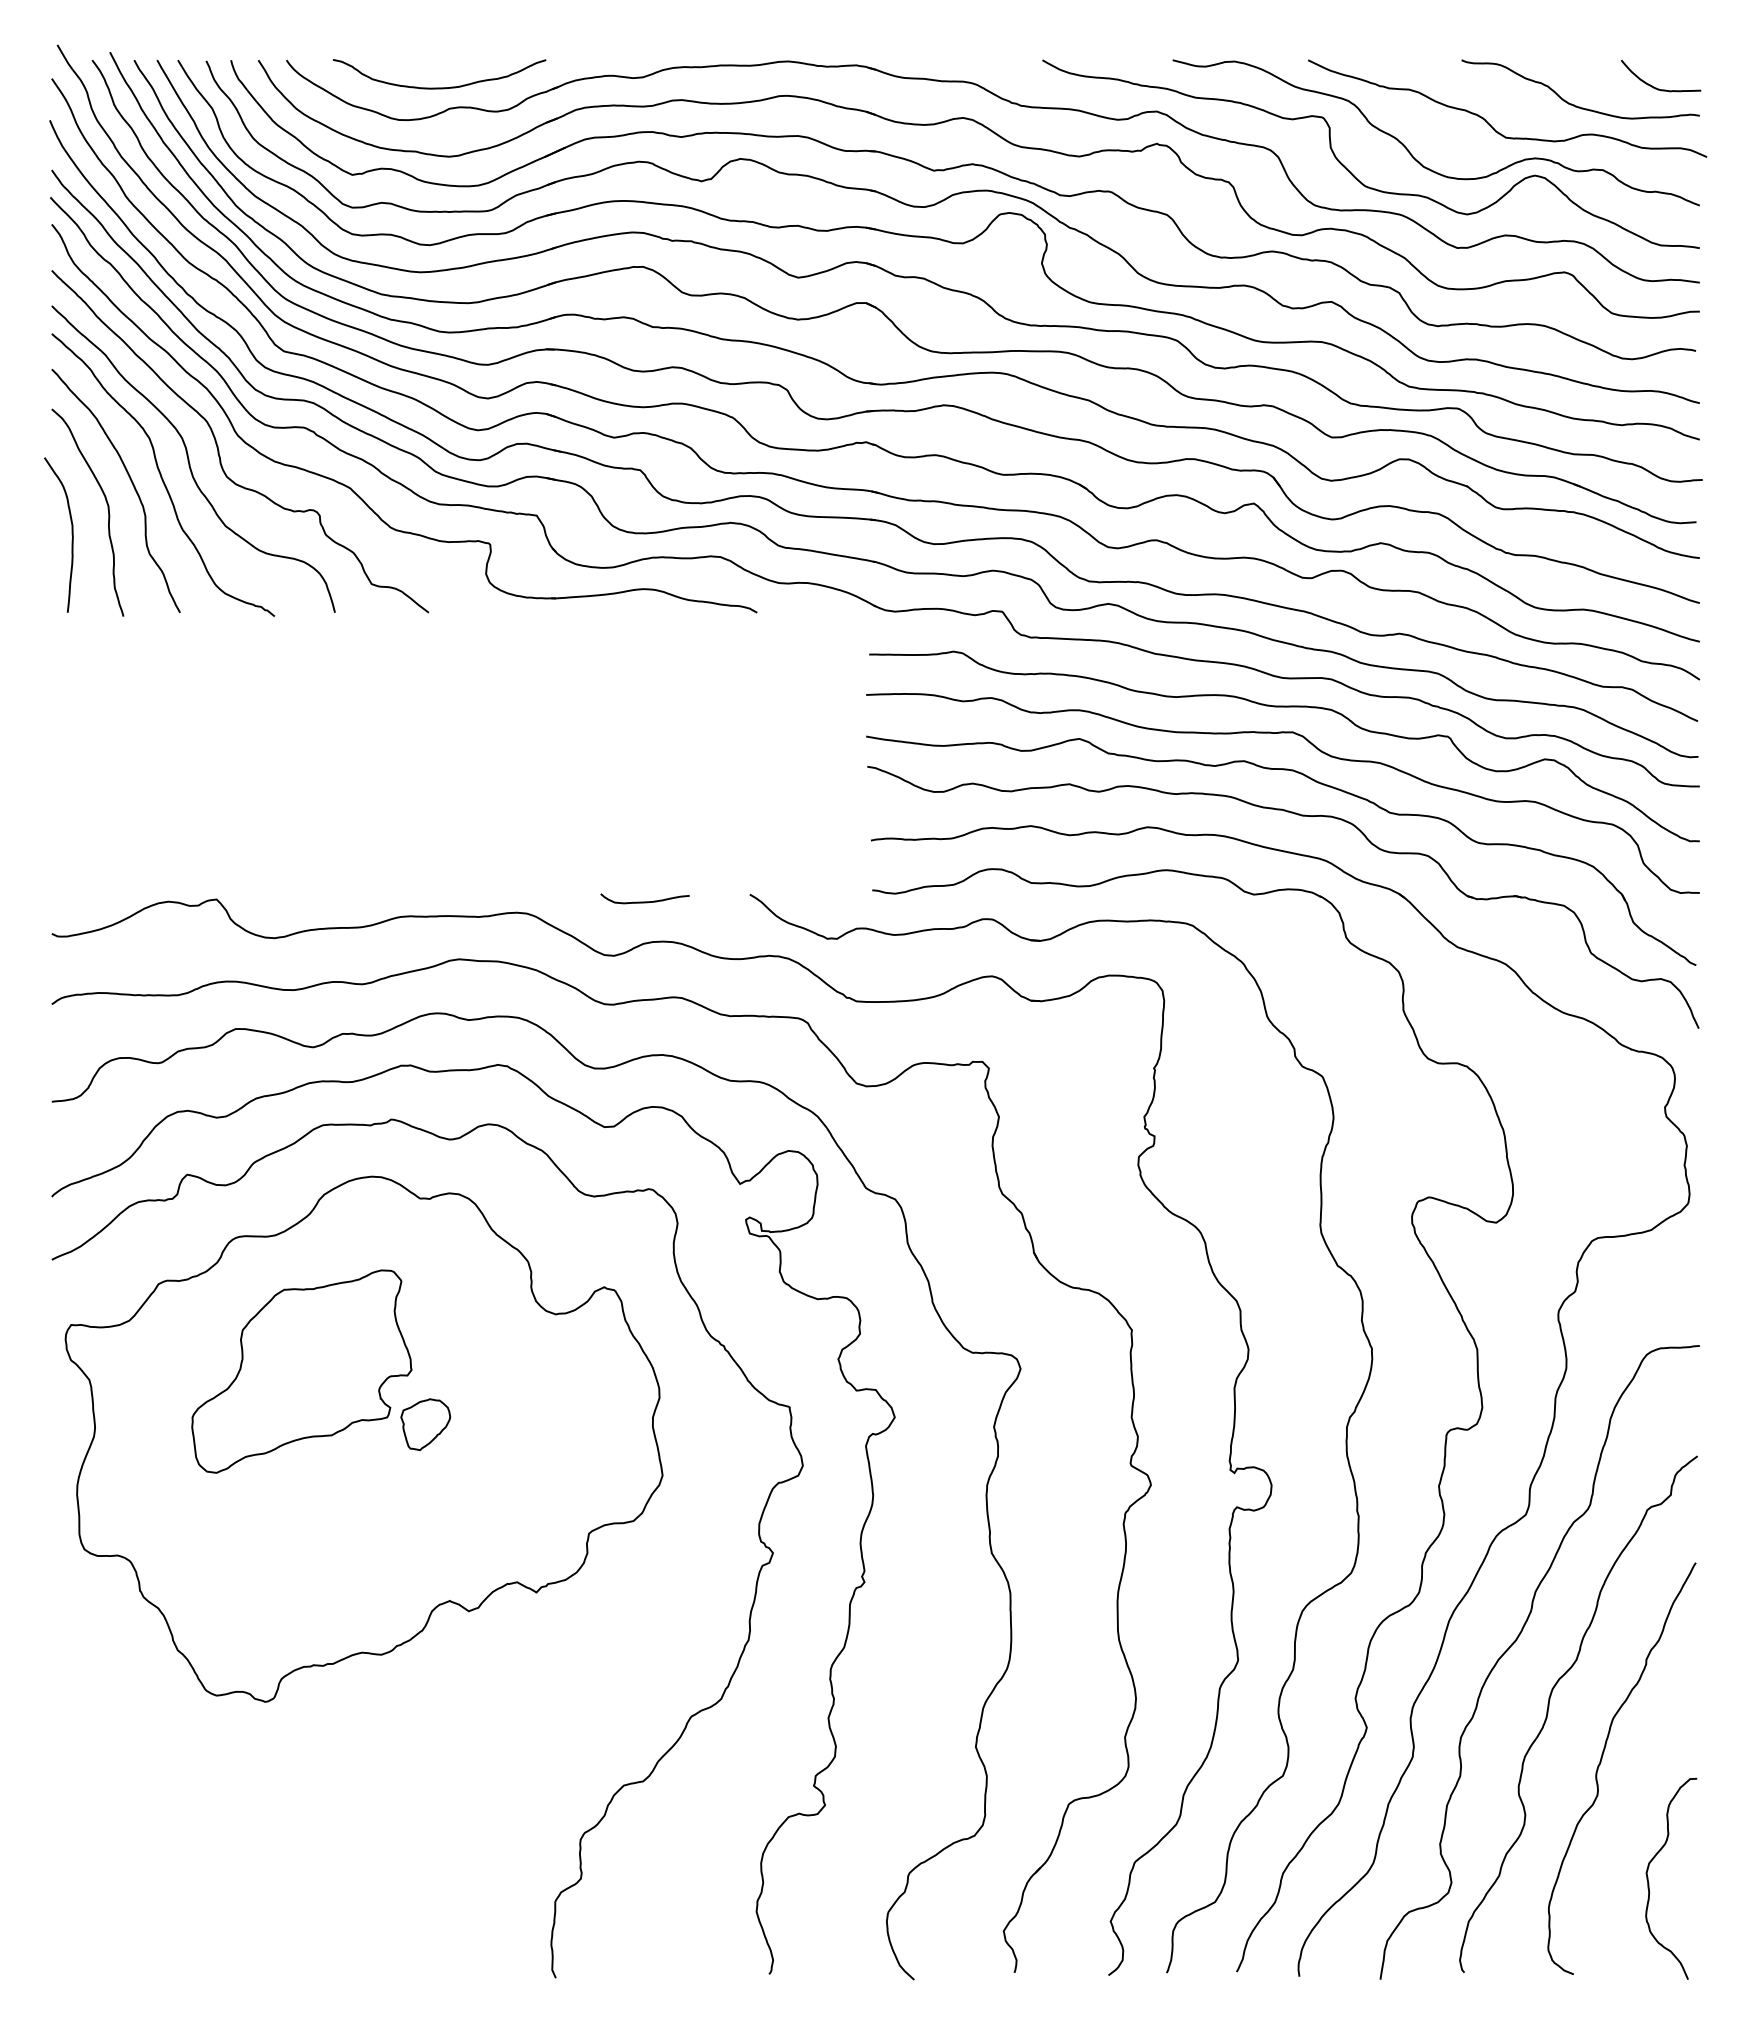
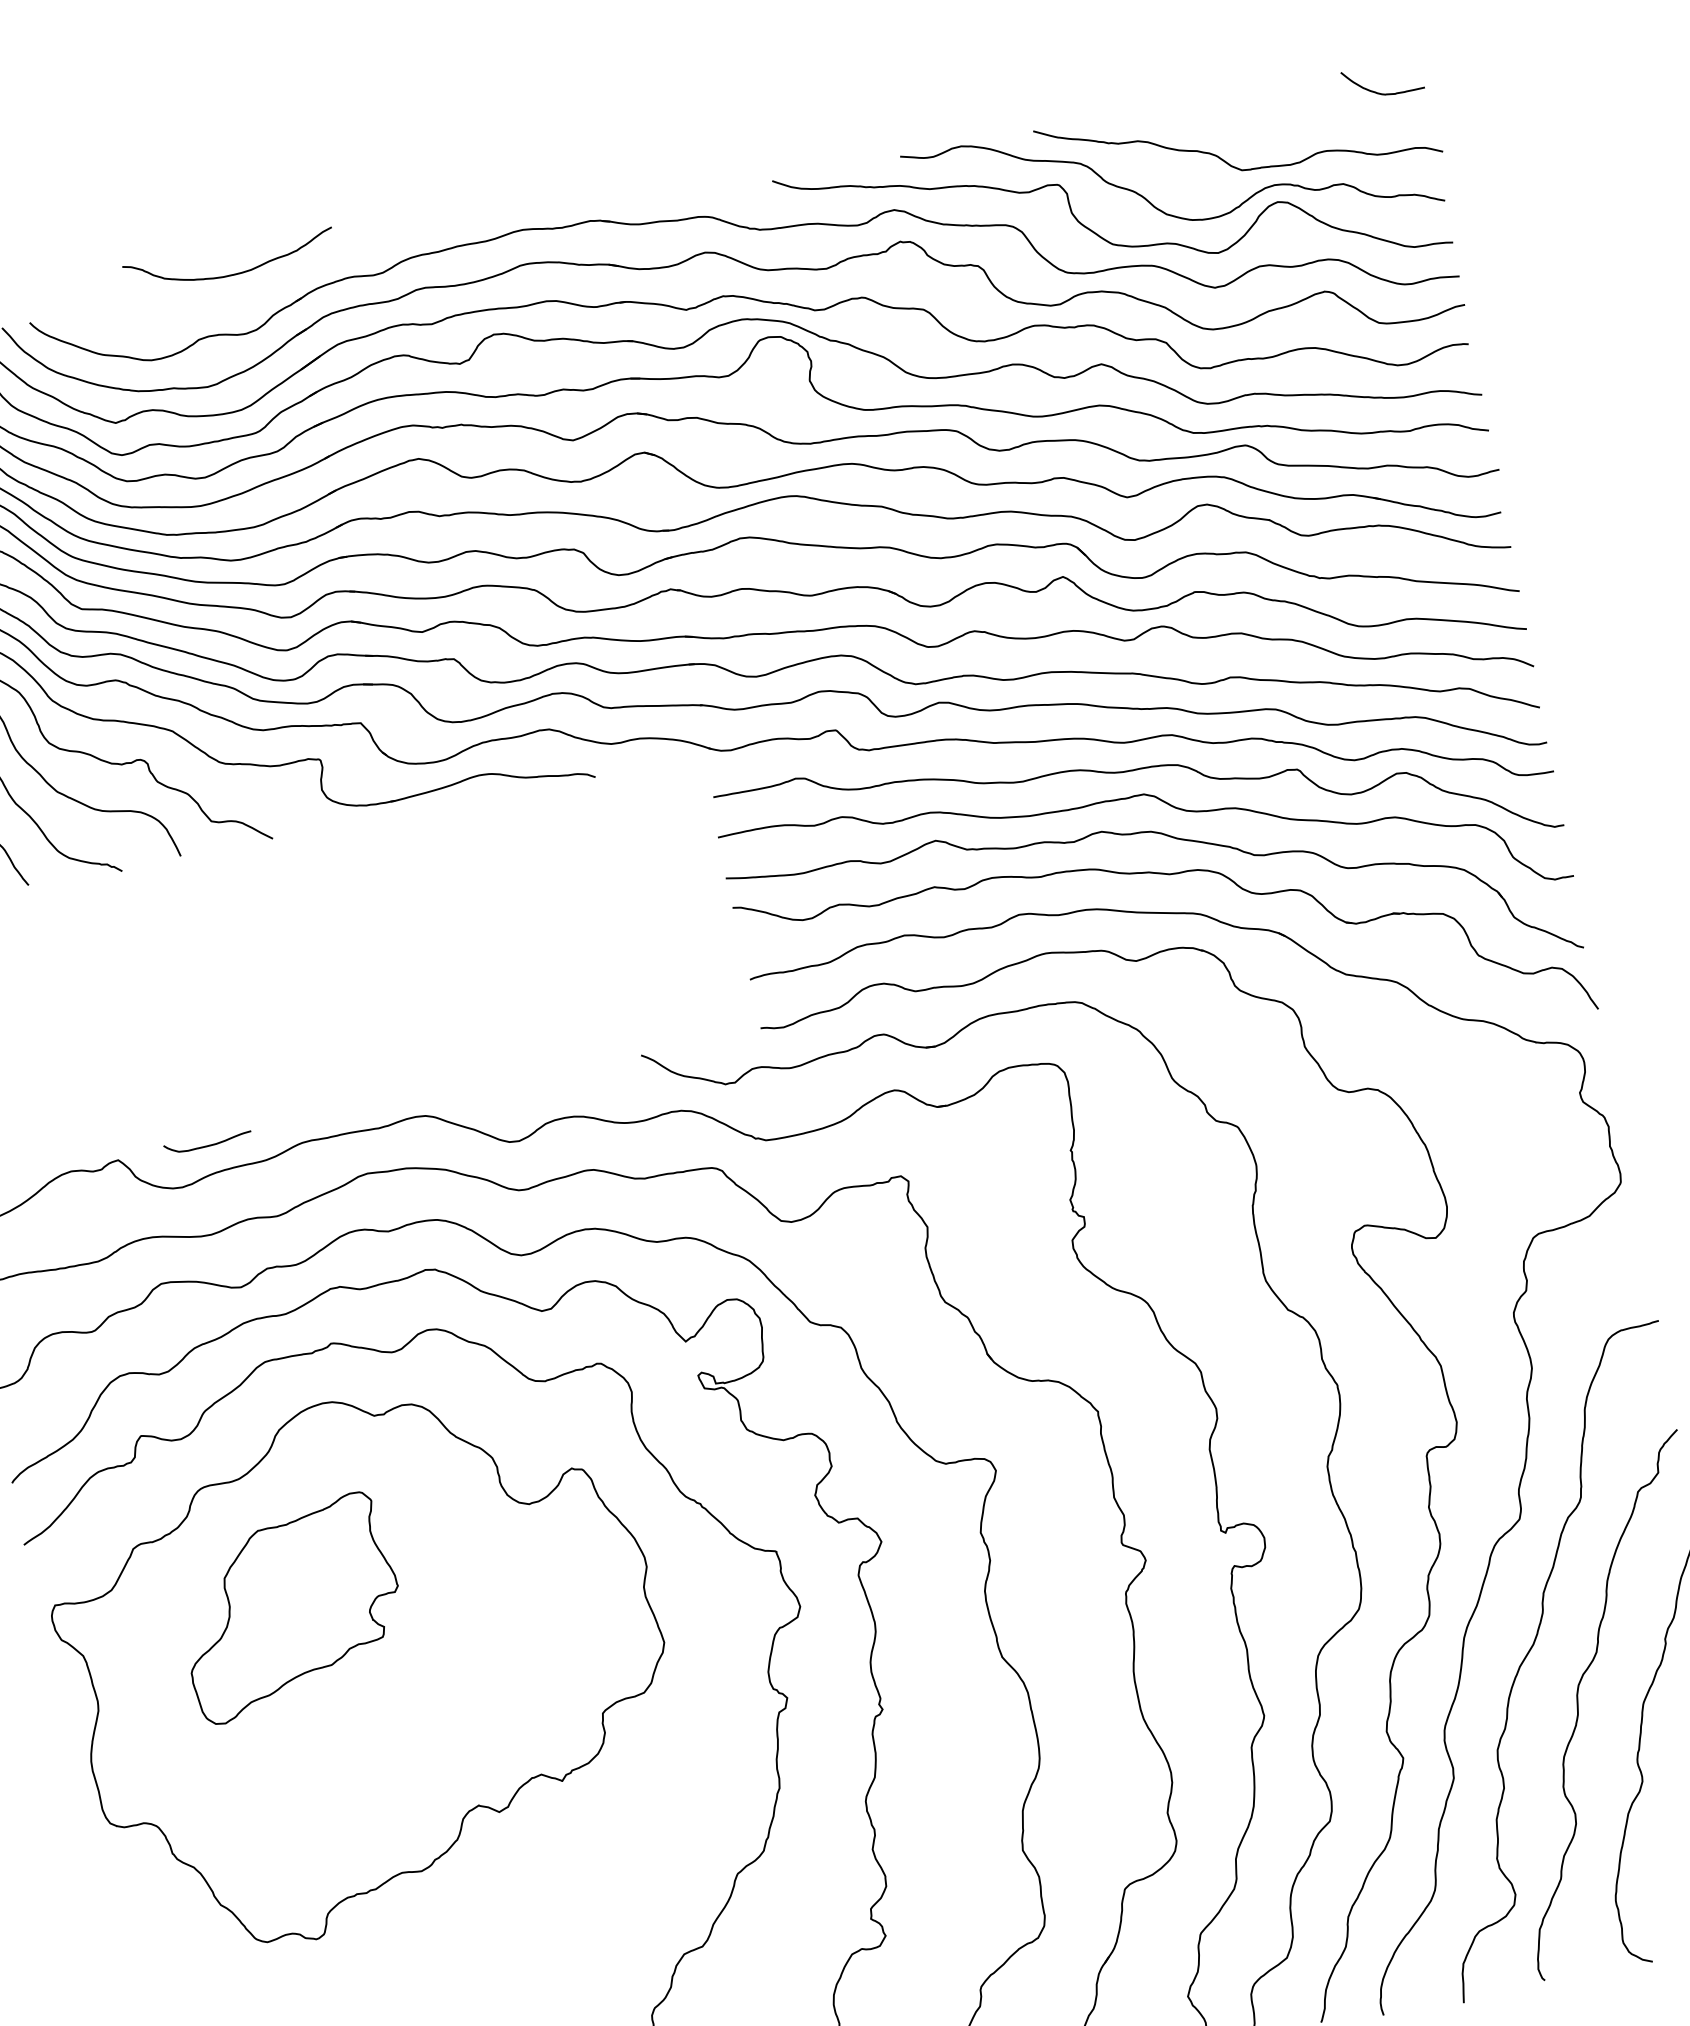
curve: (439, 87) -> (232, 274), moved
curve: (1574, 104) -> (1303, 124), removed
curve: (644, 901) -> (207, 1145), moved
part: (425, 1424) -> (421, 1636), removed

